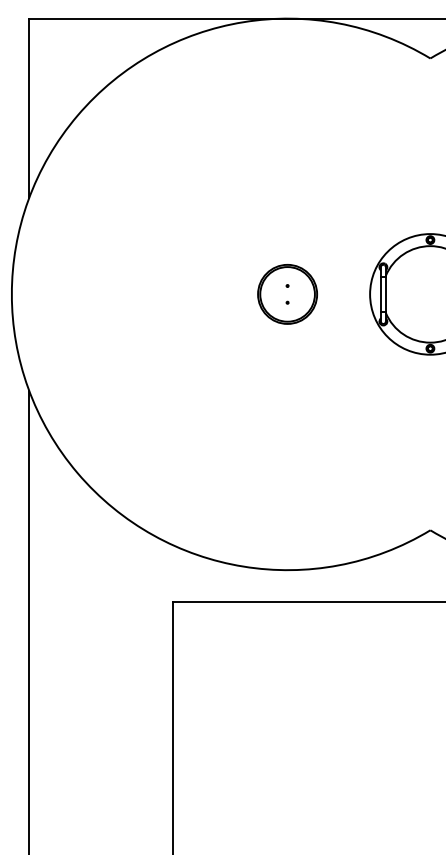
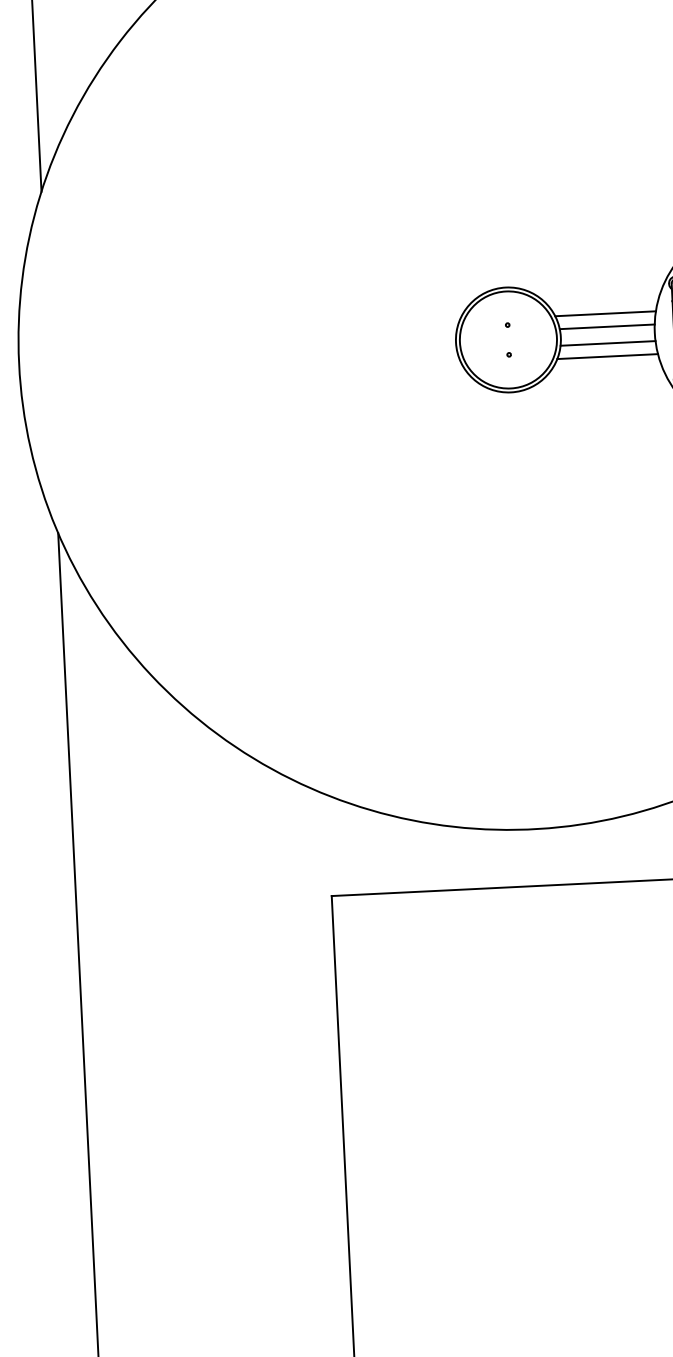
line: (342, 282) -> (604, 314), added
line: (343, 289) -> (607, 326), added
line: (343, 299) -> (608, 344), added
line: (342, 306) -> (606, 356), added

